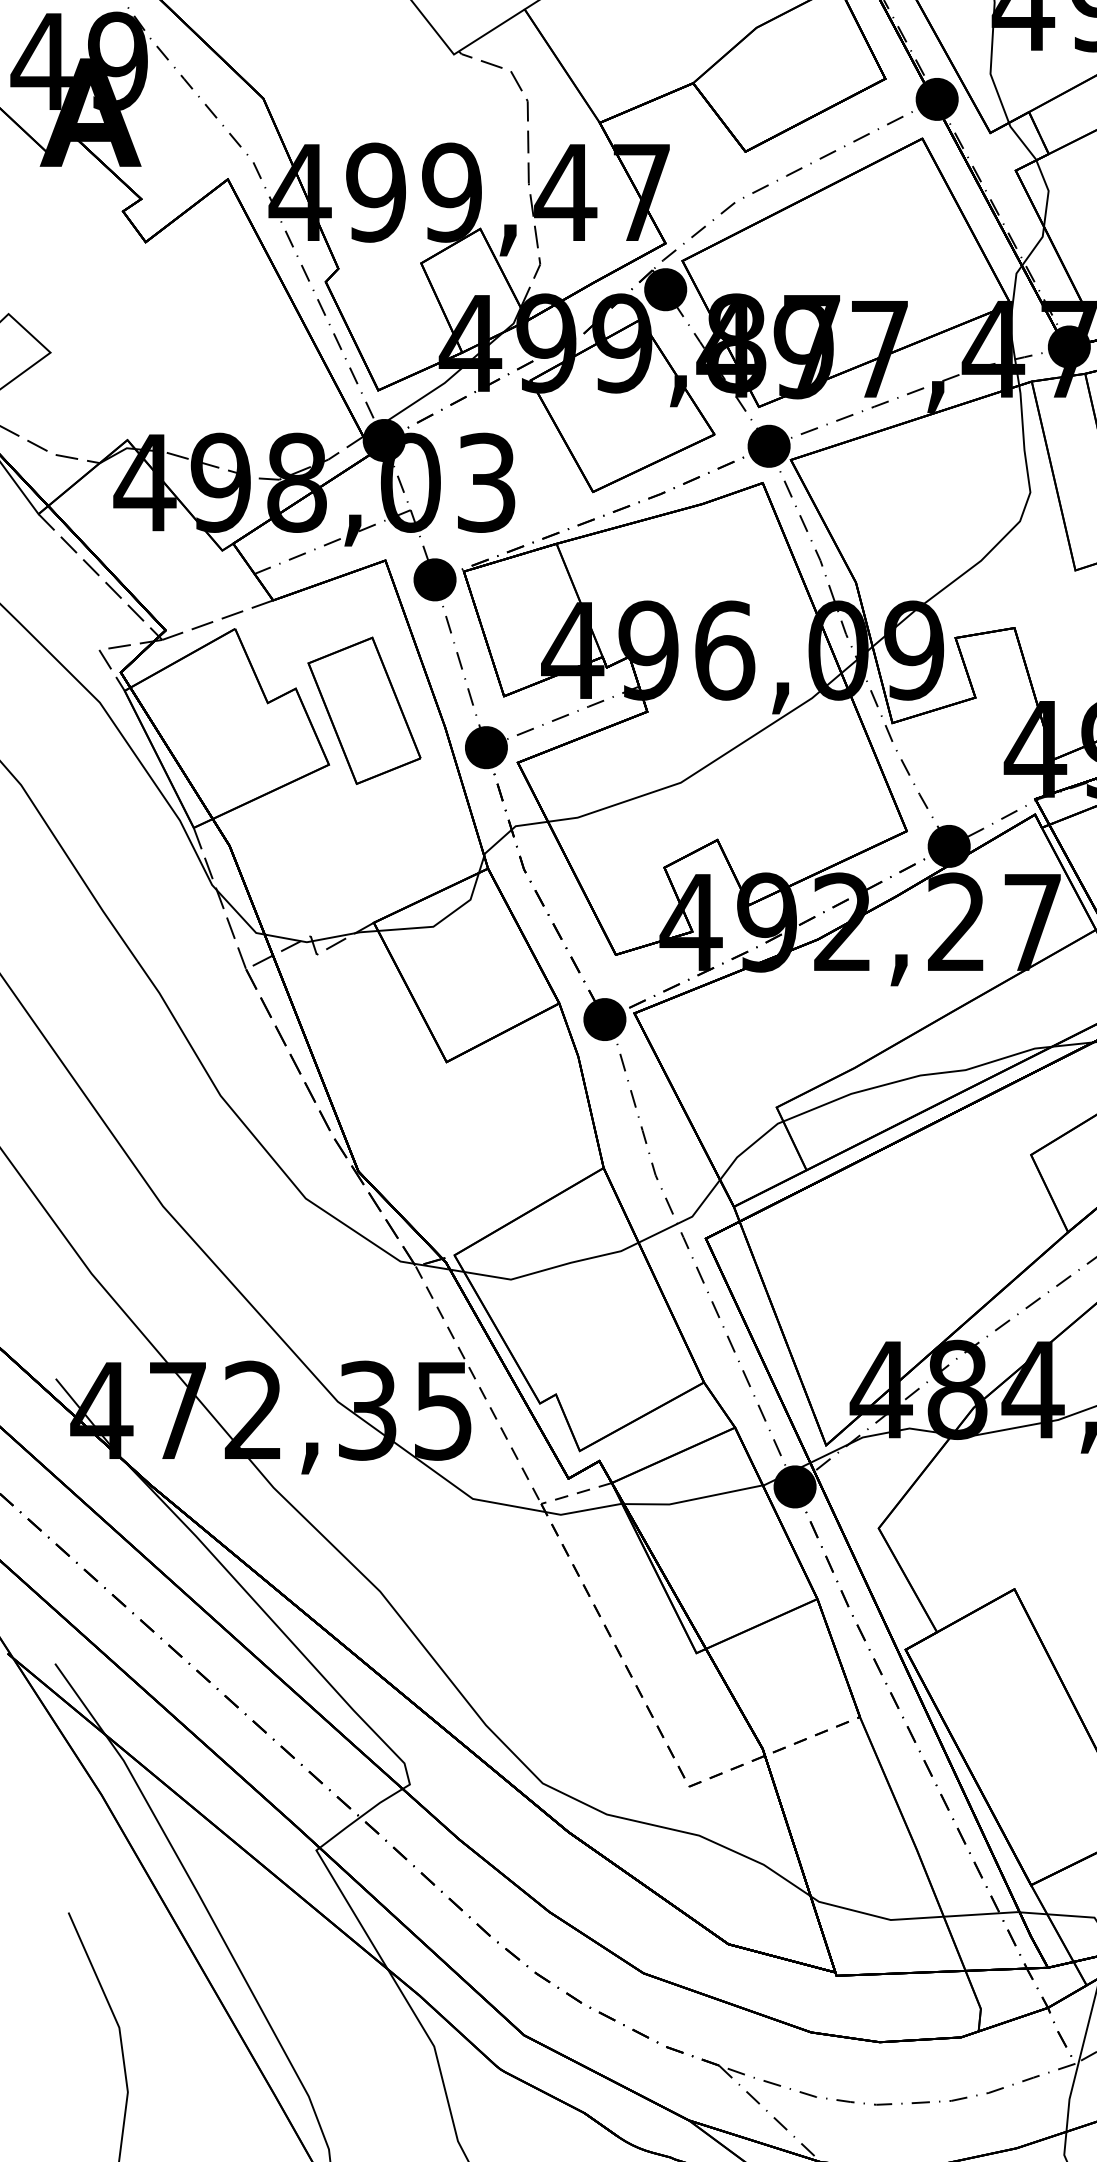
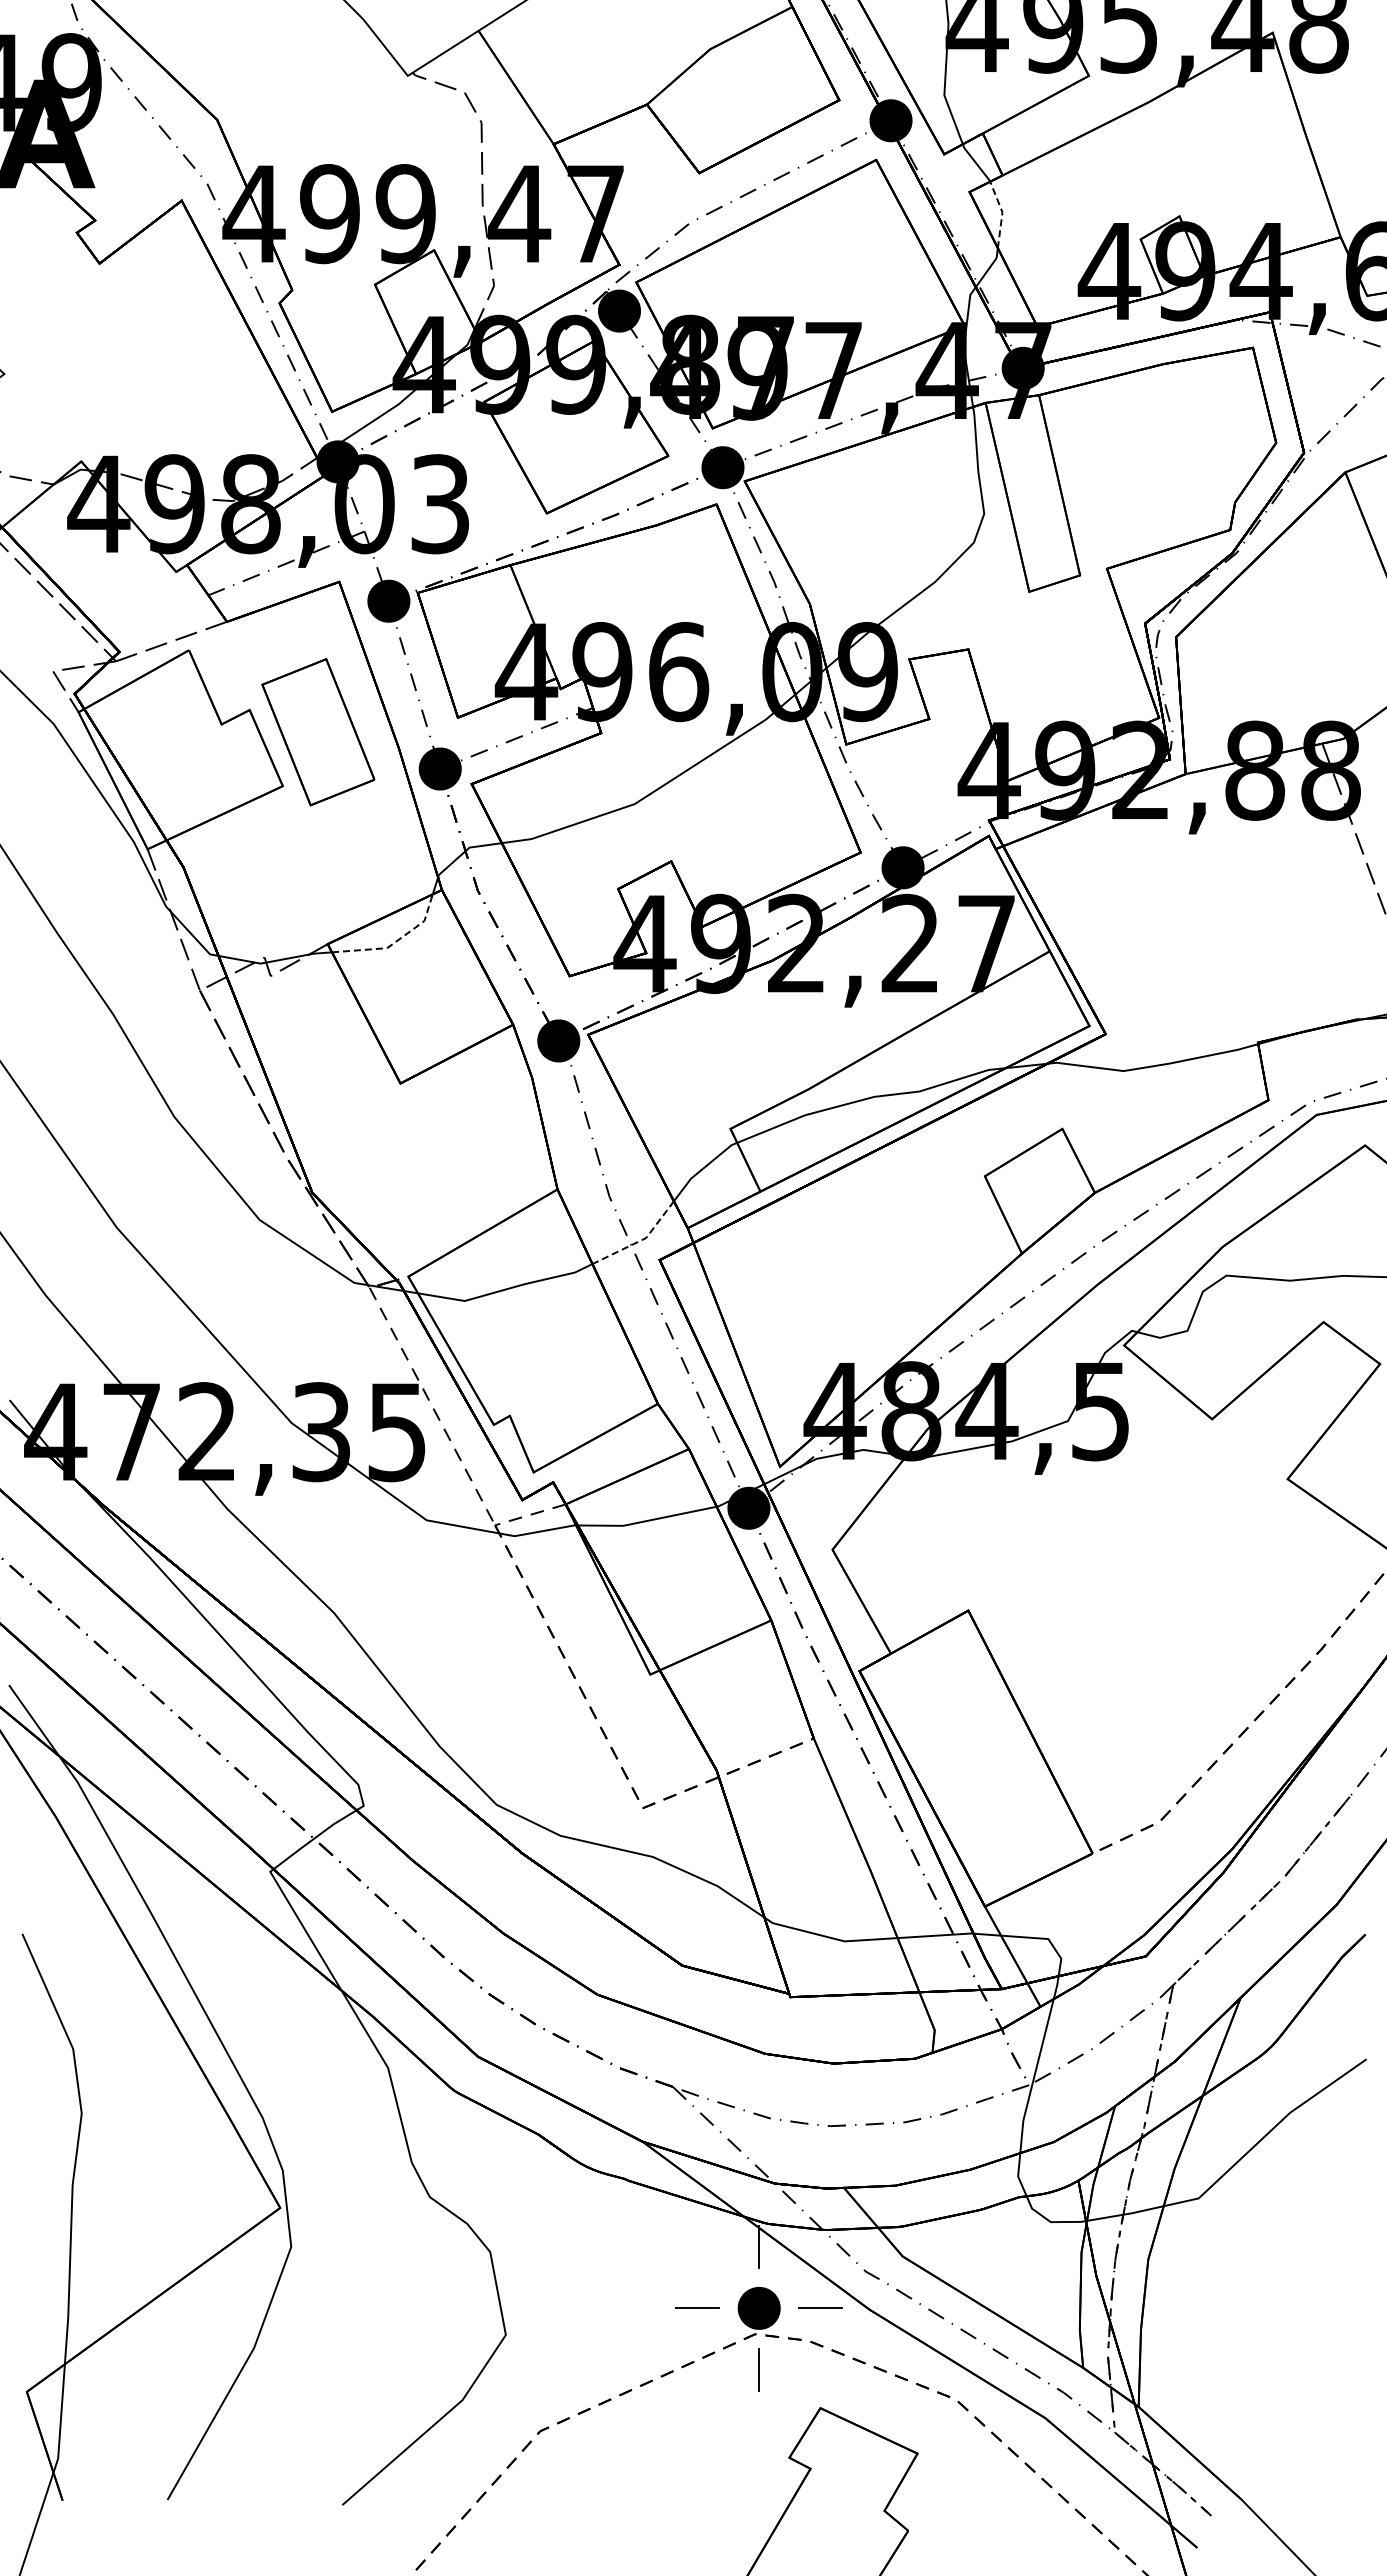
line: (1048, 192) -> (1002, 213), solid -> dashed
line: (441, 921) -> (395, 942), solid -> dashed
line: (686, 1219) -> (640, 1240), solid -> dashed

